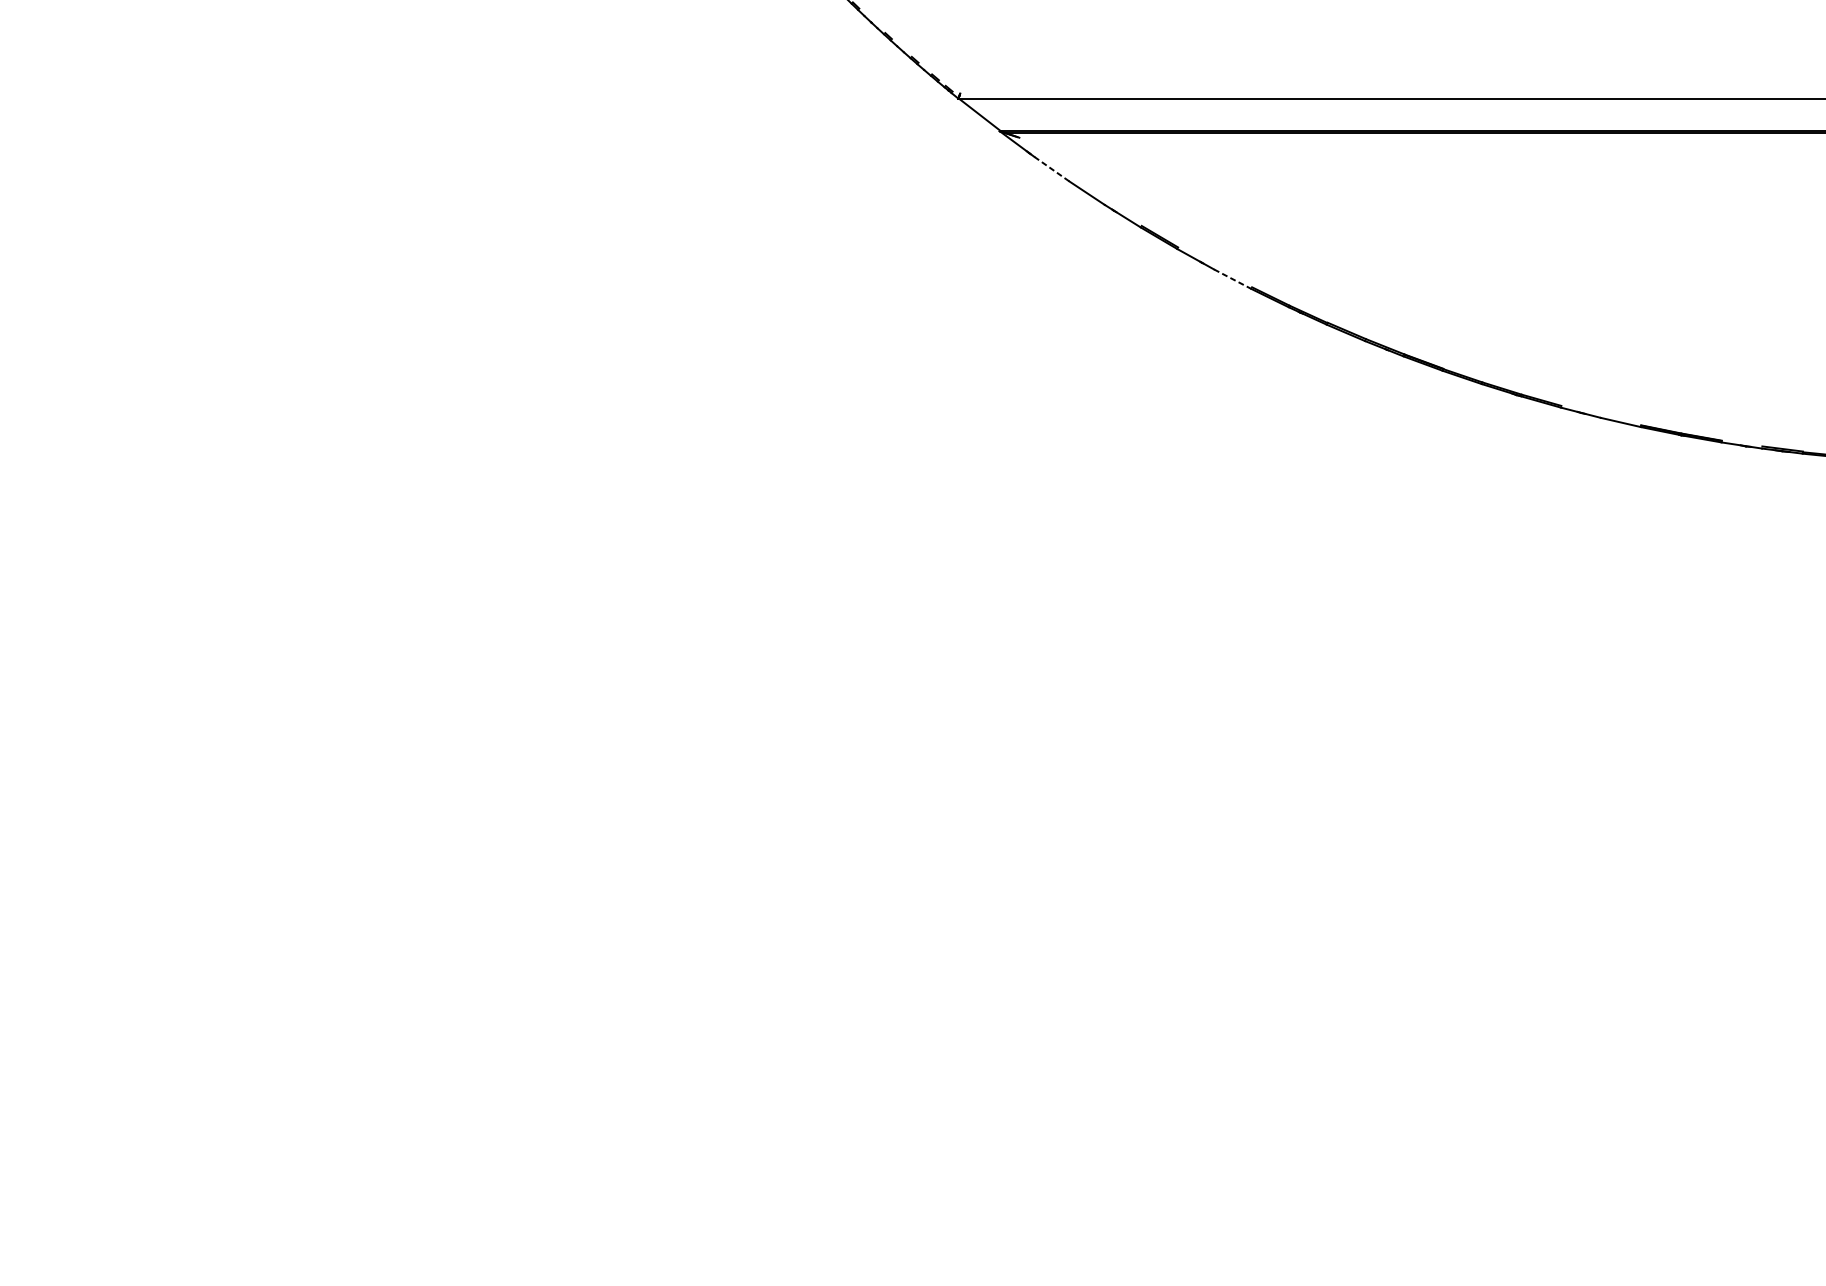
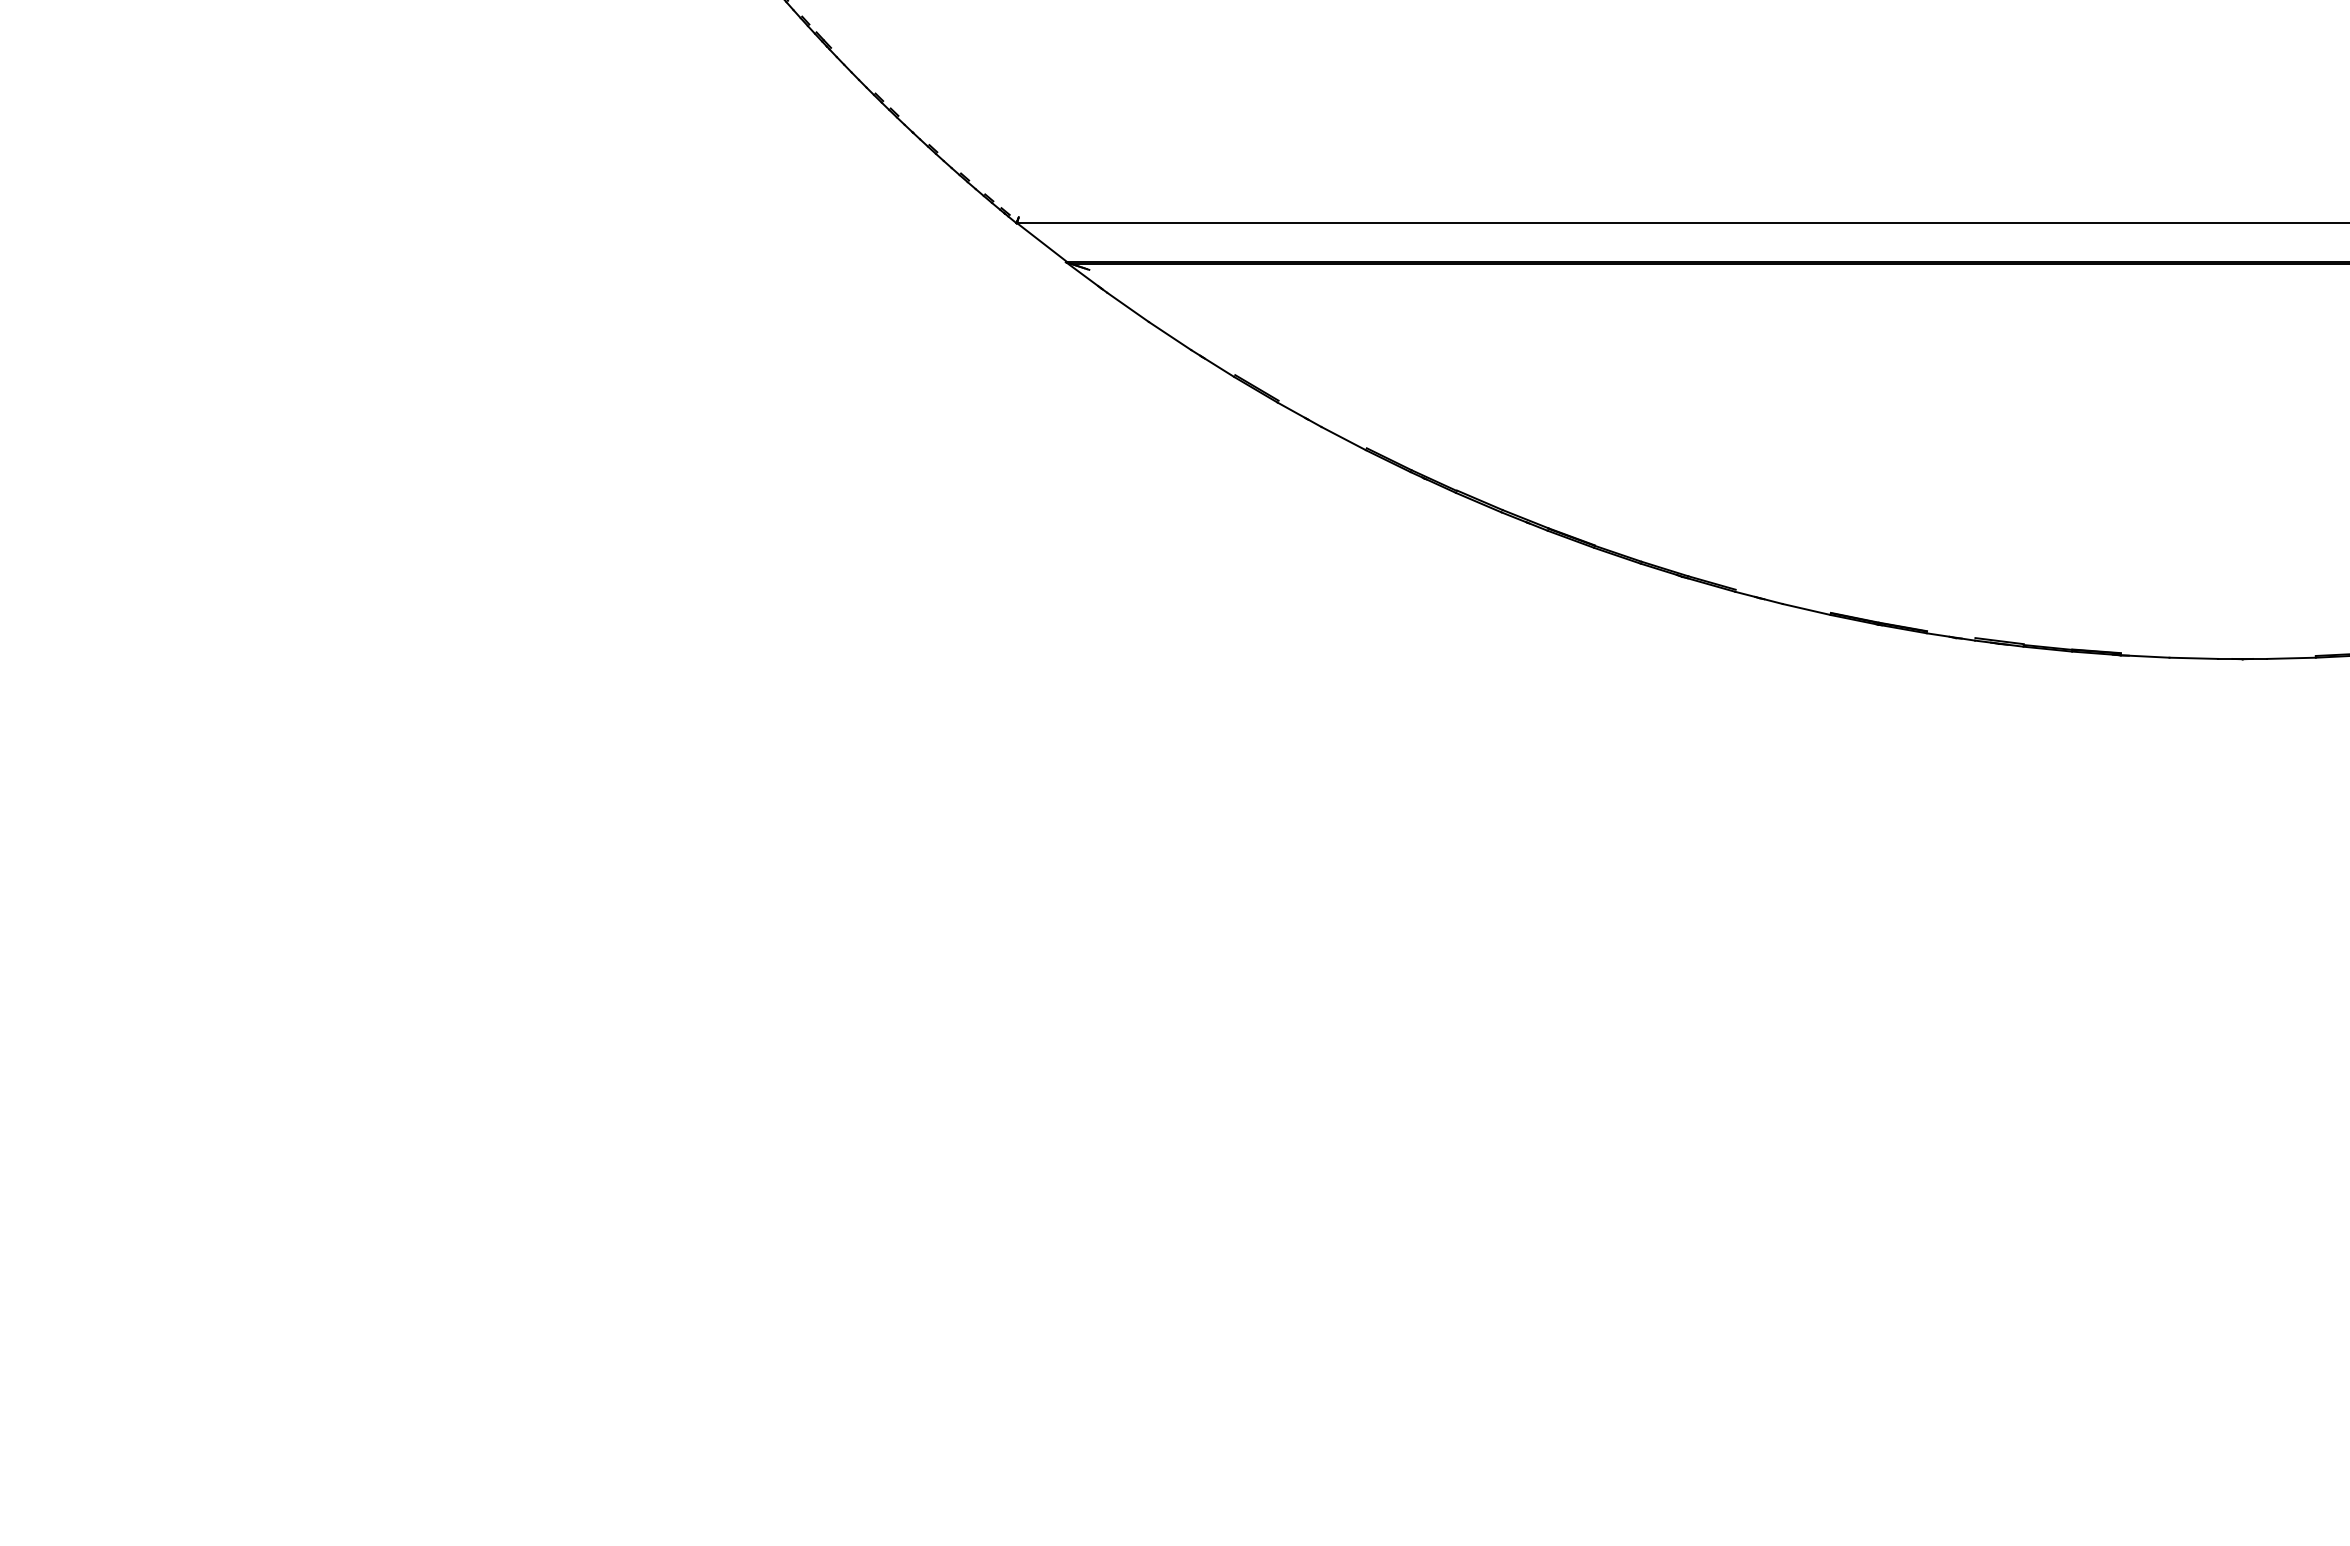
line: (1052, 169) -> (1128, 307), dashed -> solid
line: (1233, 279) -> (1344, 438), dashed -> solid

